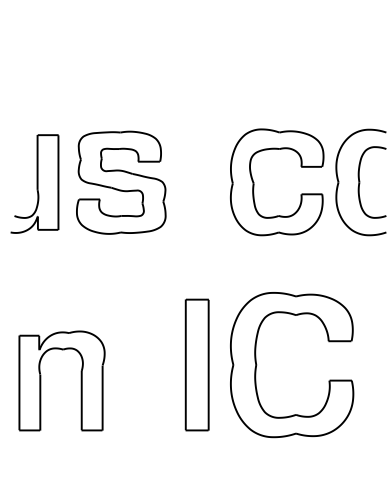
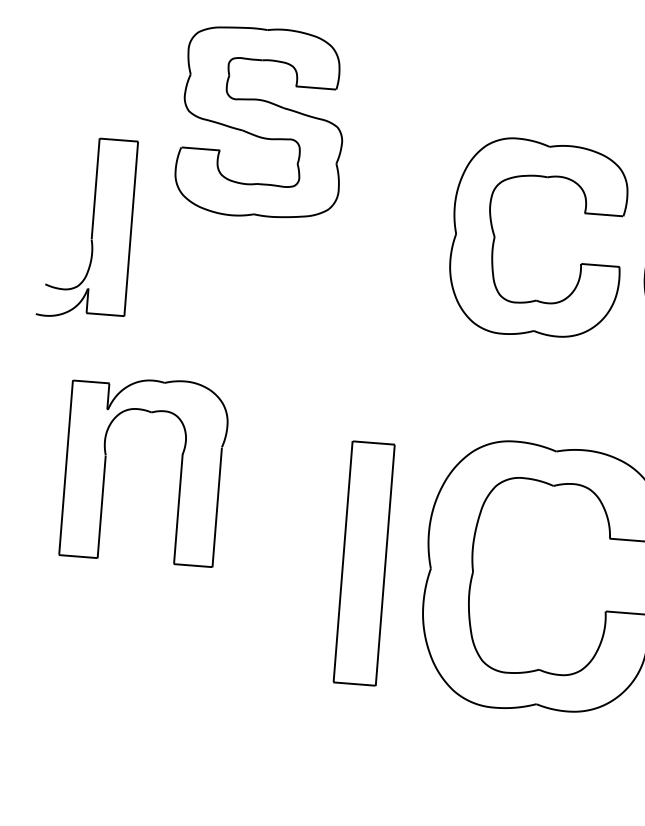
part: (121, 182) -> (262, 122), moved
part: (34, 183) -> (86, 227), moved
part: (80, 380) -> (178, 471), moved

